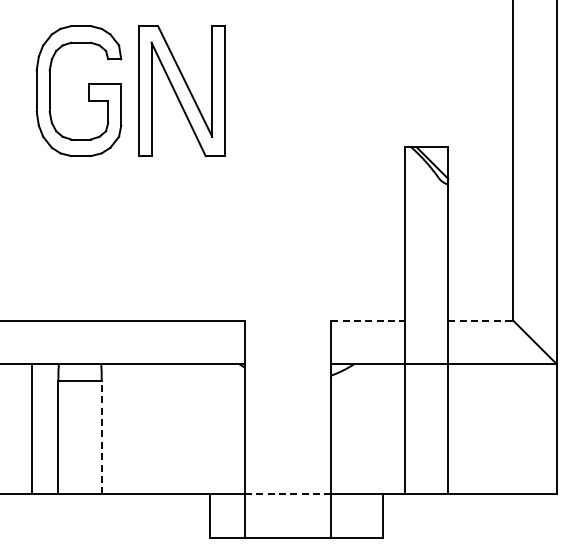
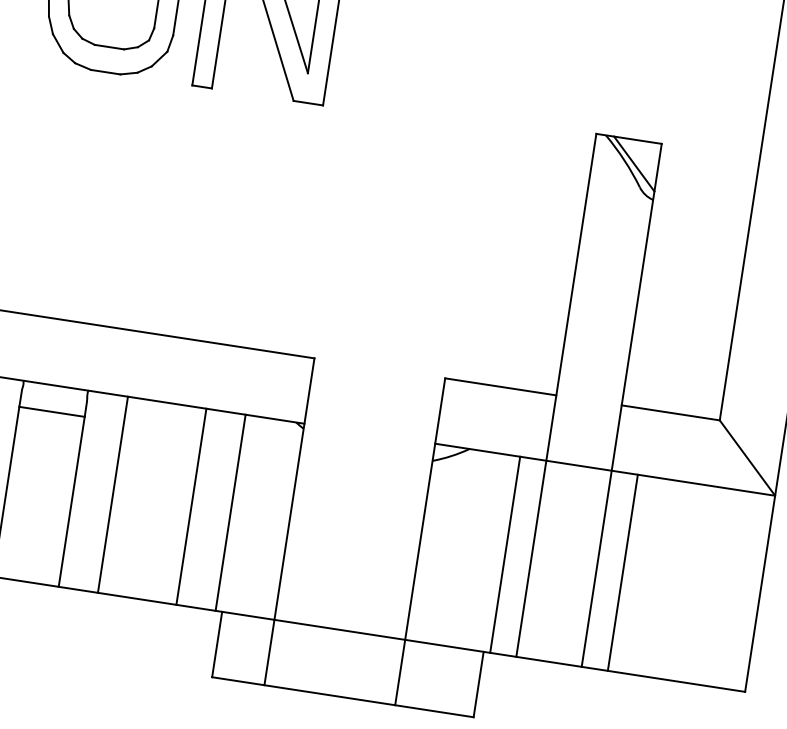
line: (368, 320) -> (501, 386), dashed -> solid
line: (480, 320) -> (670, 412), dashed -> solid
line: (127, 429) -> (112, 495), added
line: (179, 429) -> (190, 507), added
line: (205, 429) -> (230, 513), added
line: (387, 429) -> (504, 555), added
line: (465, 429) -> (622, 573), added
line: (101, 437) -> (71, 501), dashed -> solid
line: (287, 494) -> (338, 630), dashed -> solid

